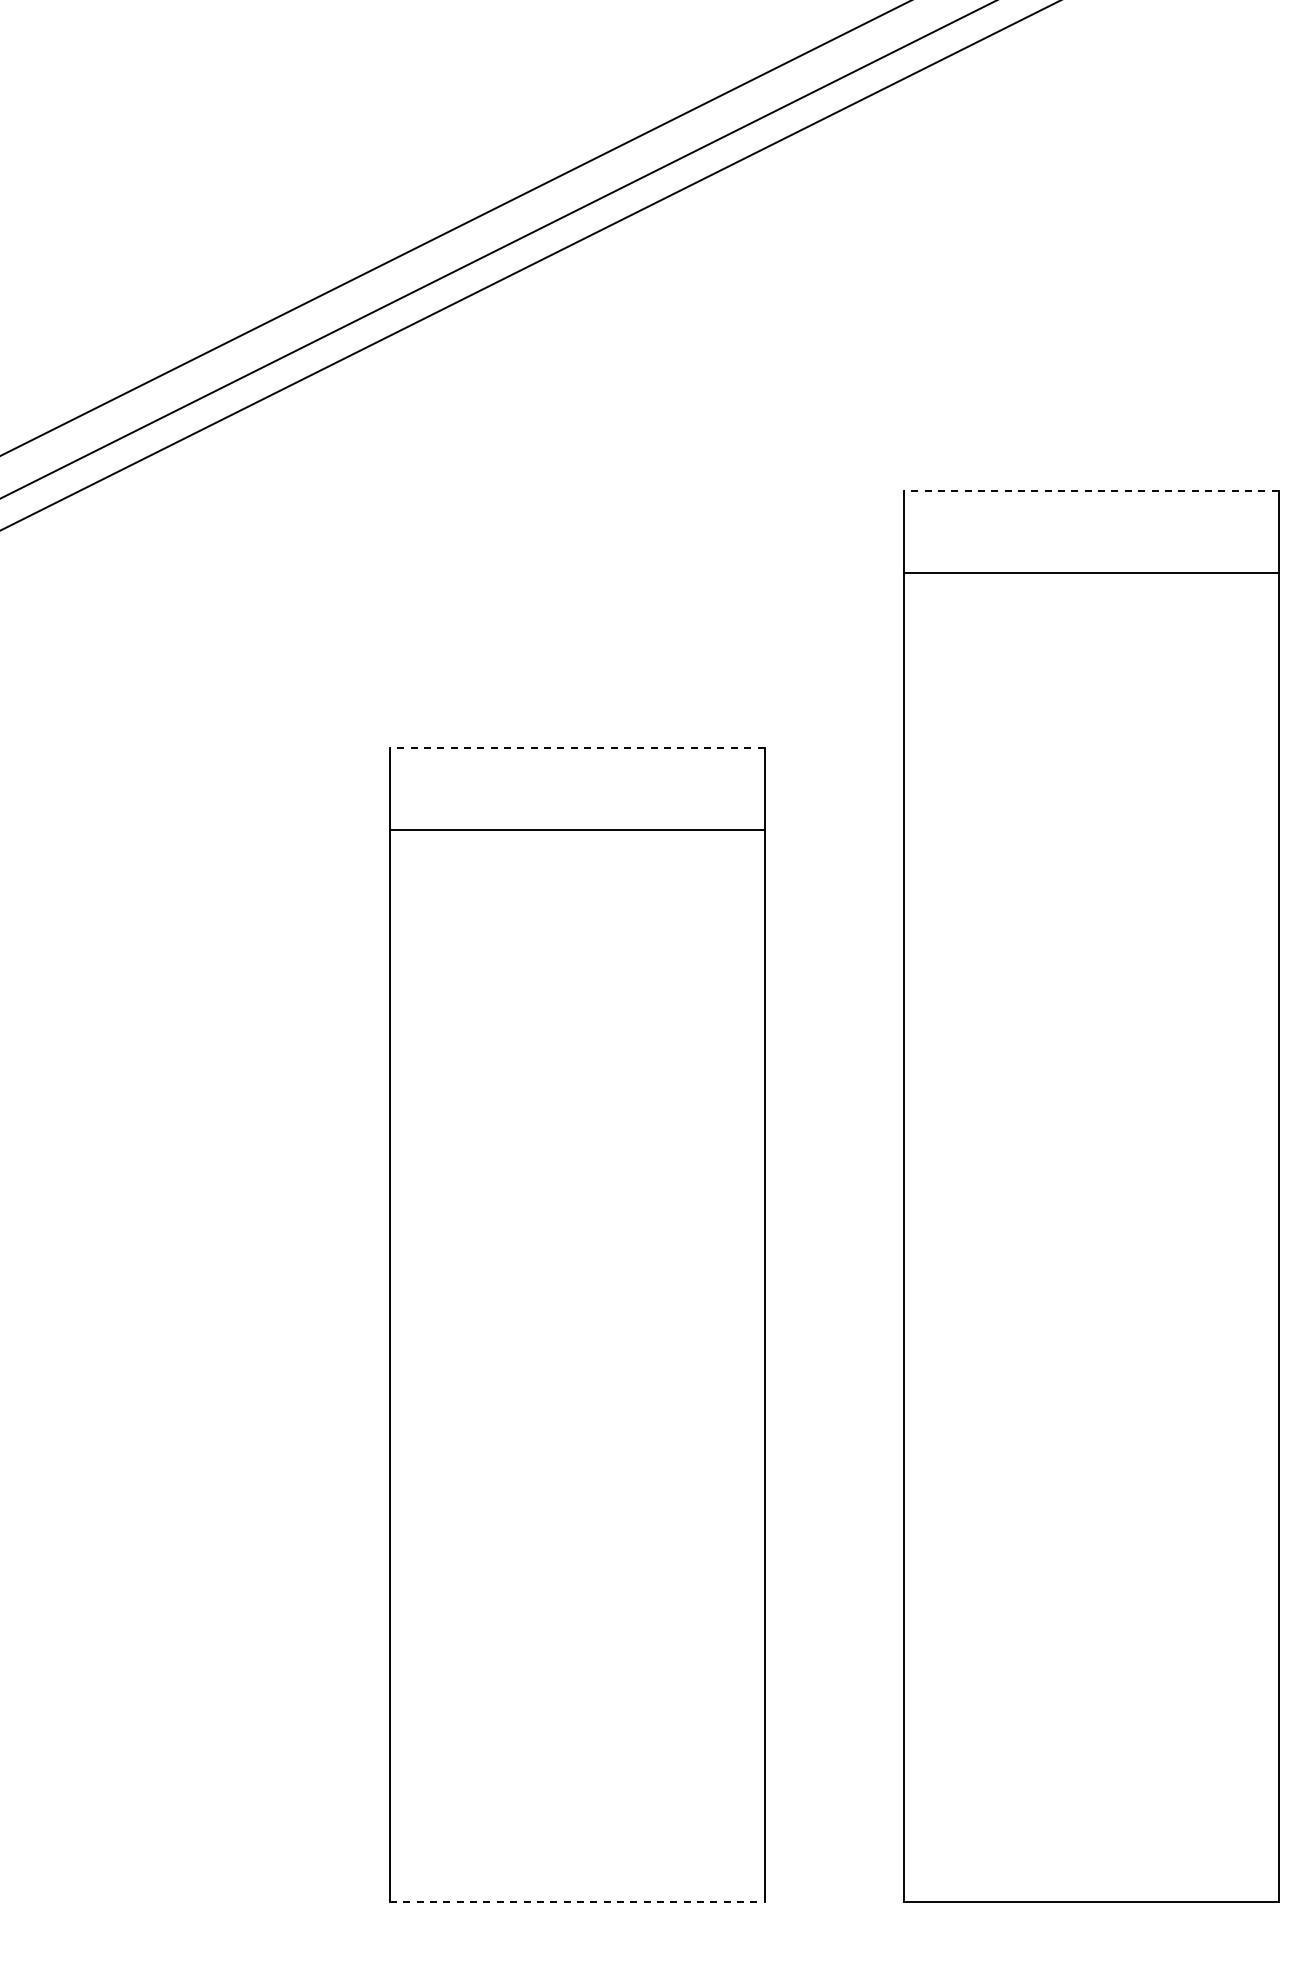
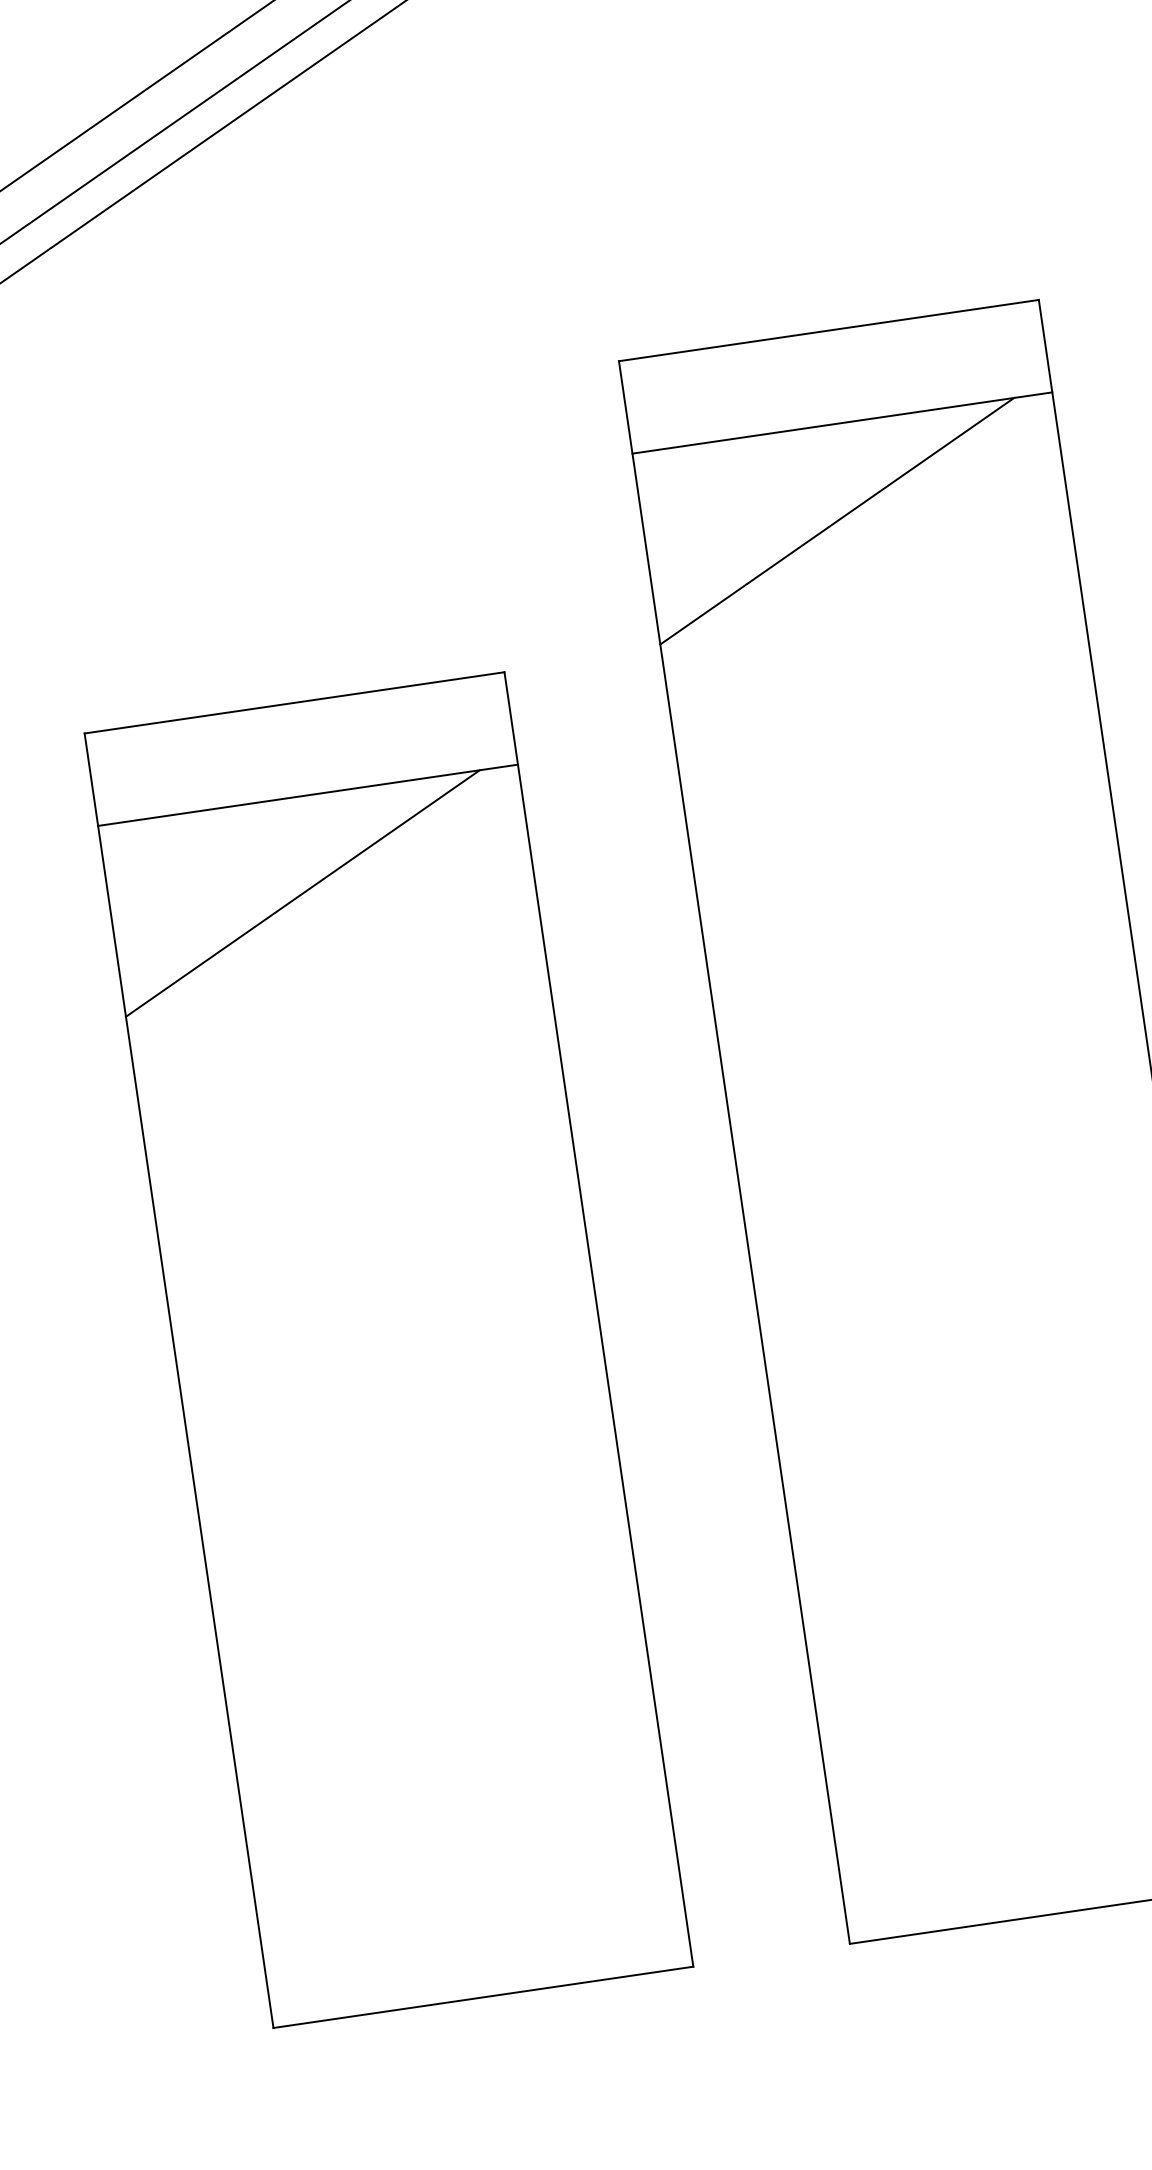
line: (1090, 490) -> (827, 330), dashed -> solid
line: (1074, 658) -> (837, 521), added
line: (576, 747) -> (293, 702), dashed -> solid
line: (560, 915) -> (303, 893), added
line: (577, 1902) -> (483, 1997), dashed -> solid

